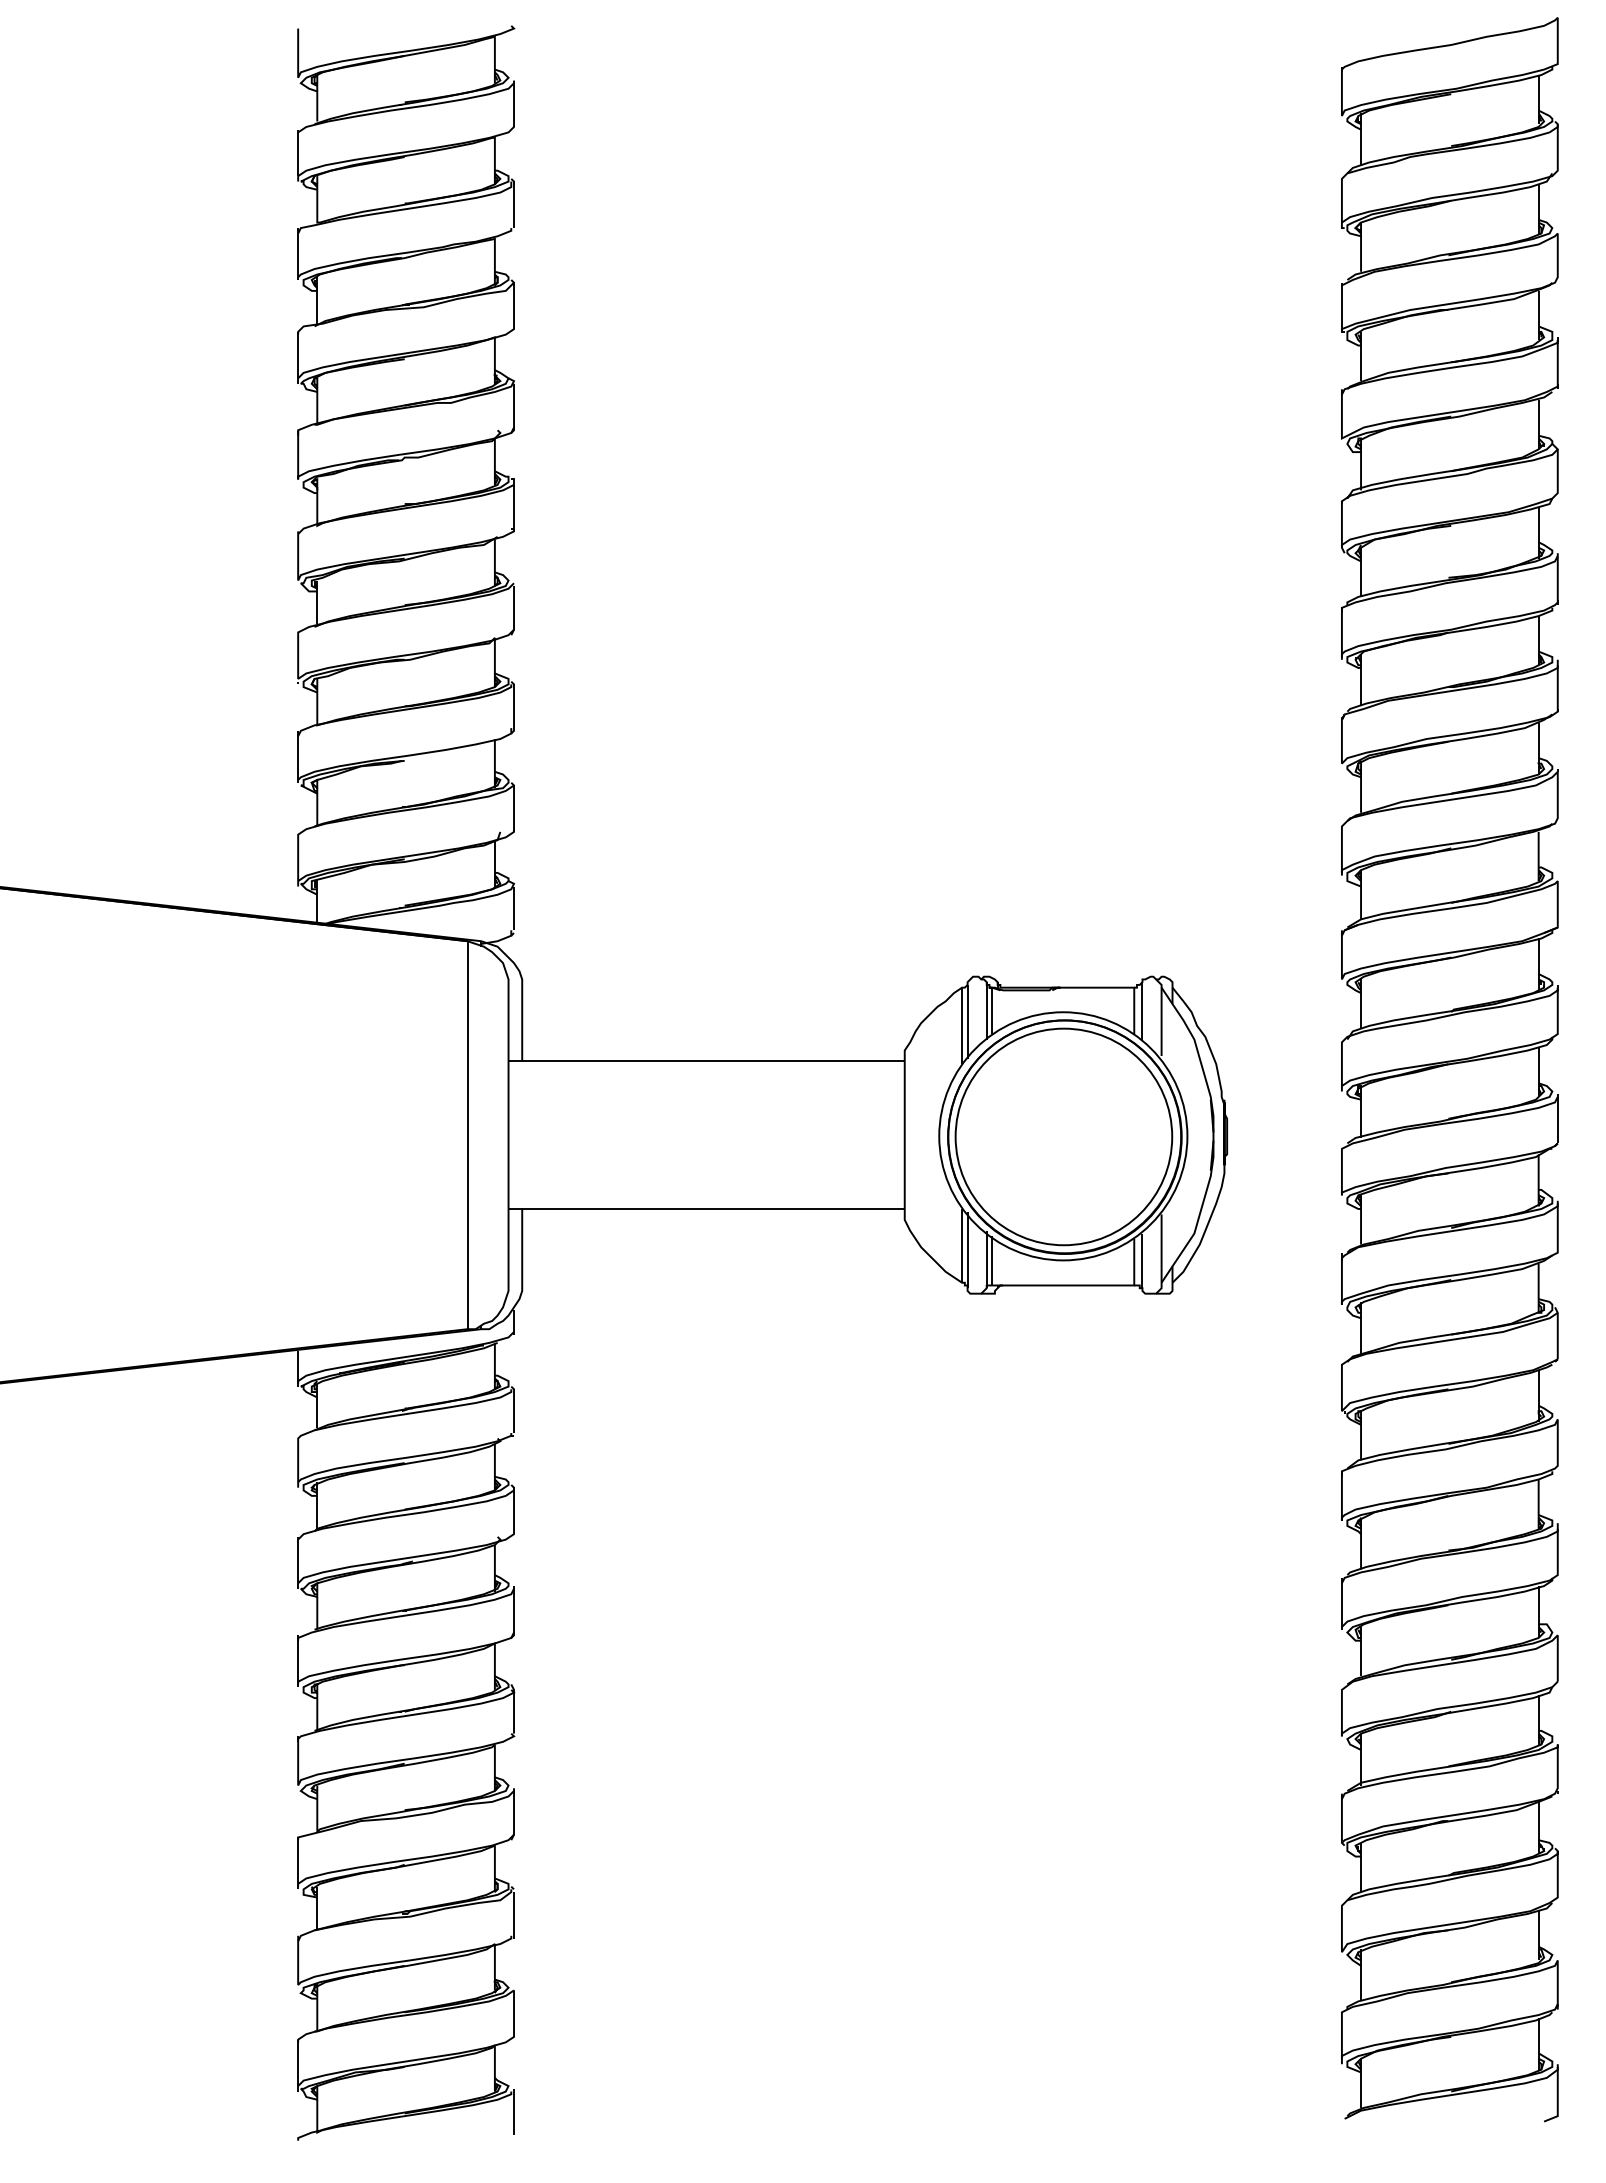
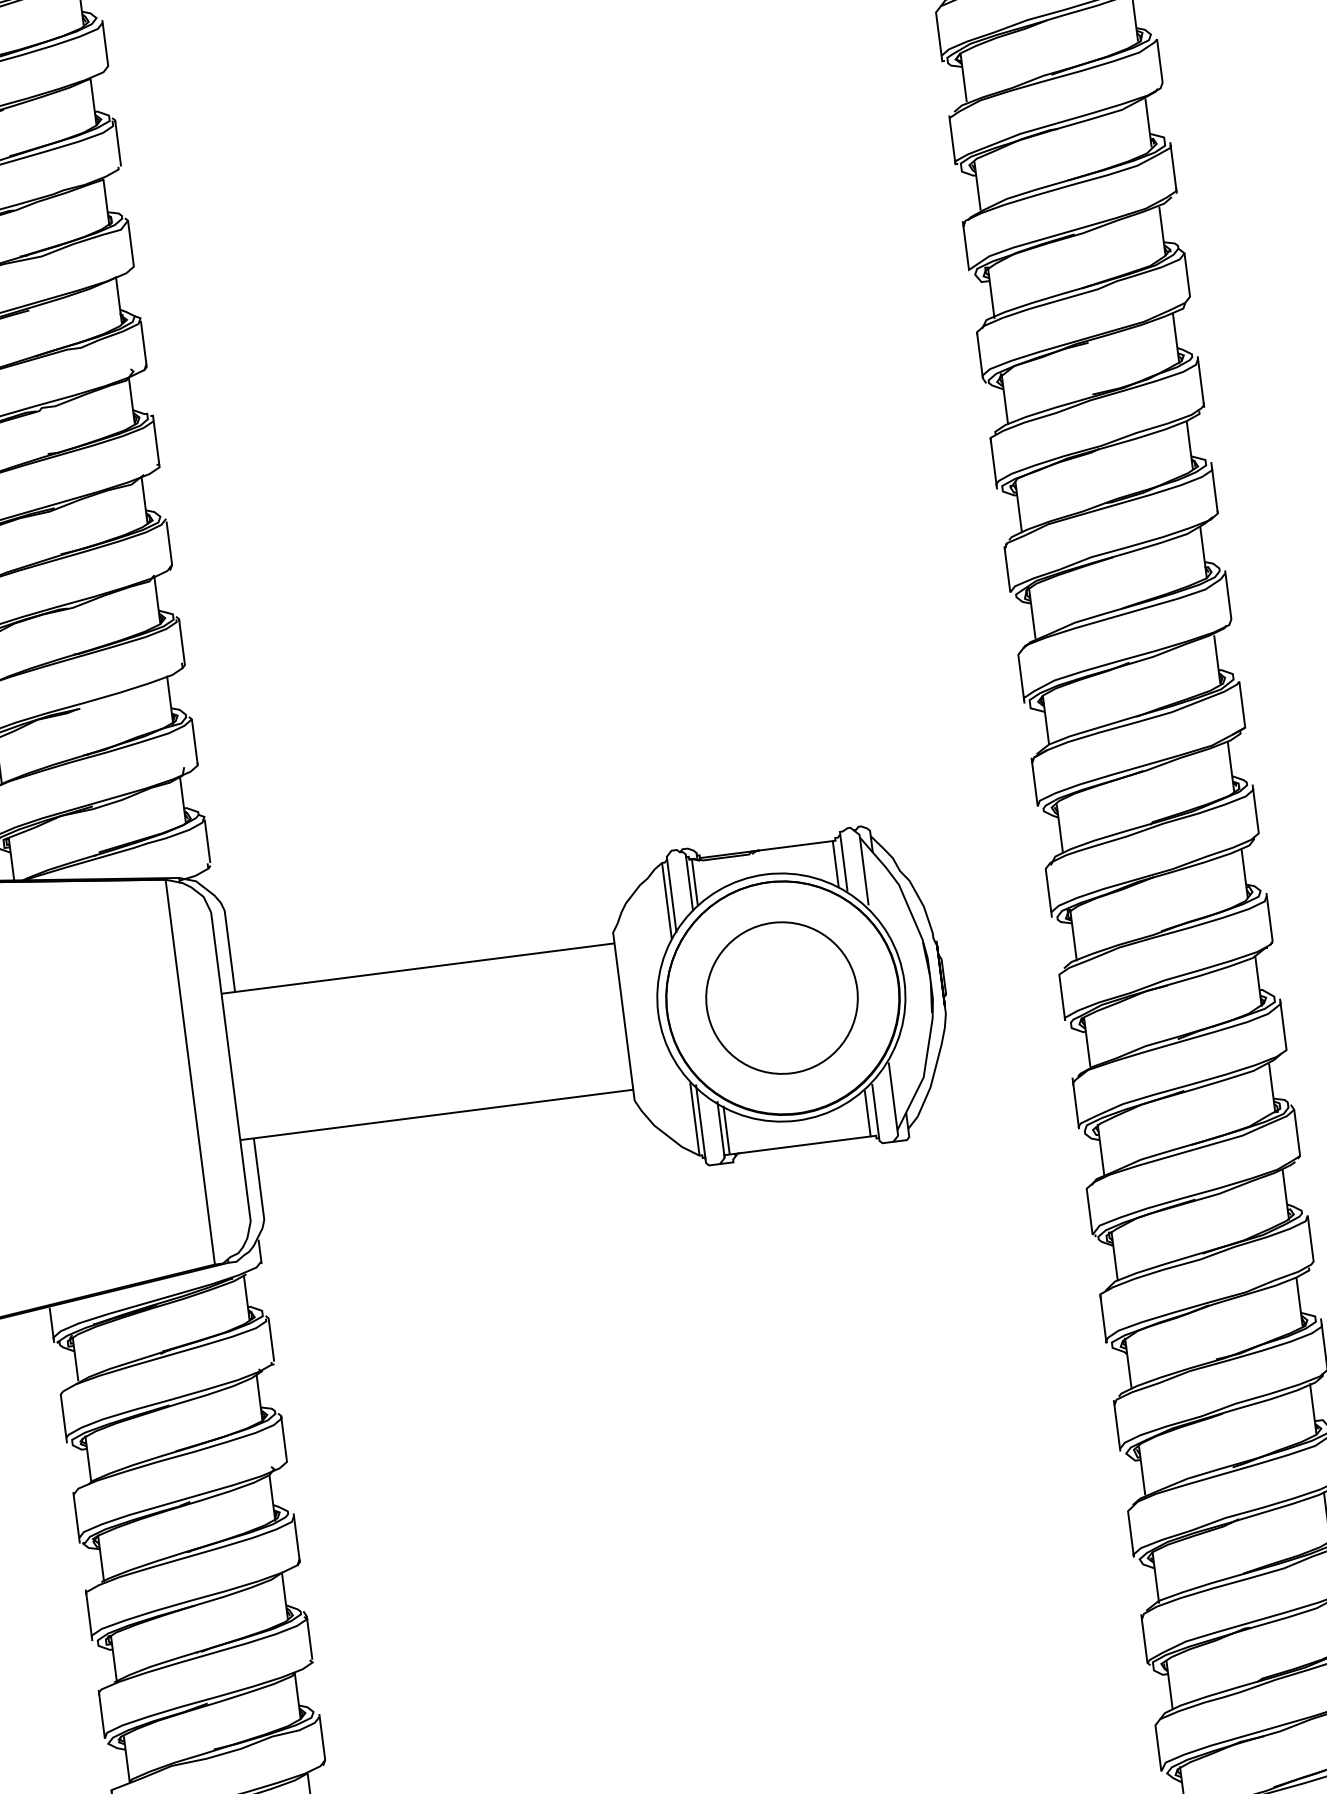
circle: (1063, 1136) -> (781, 997), size x0.7

